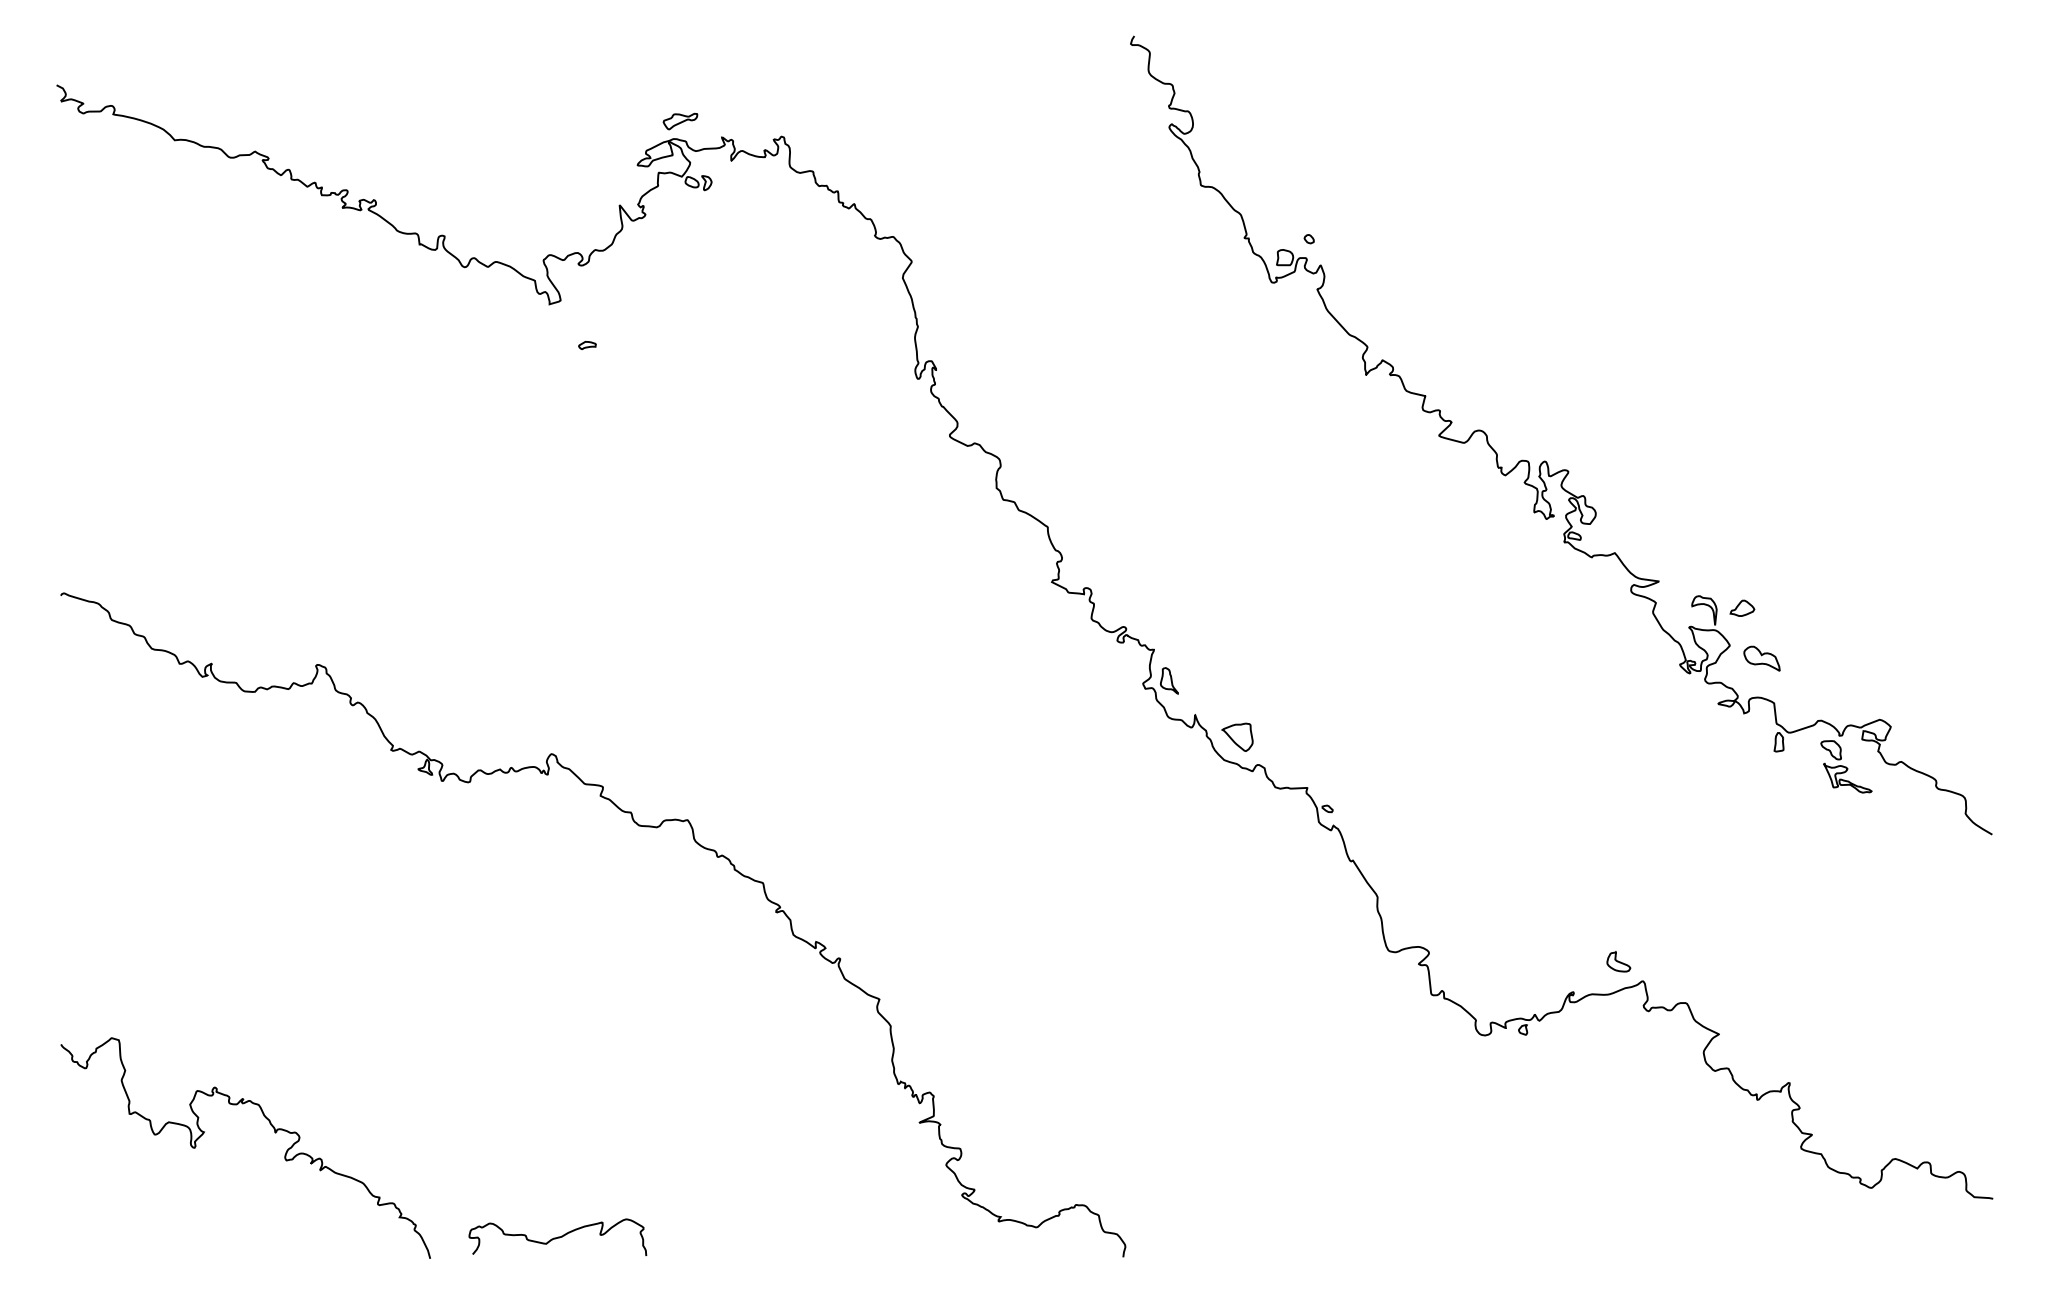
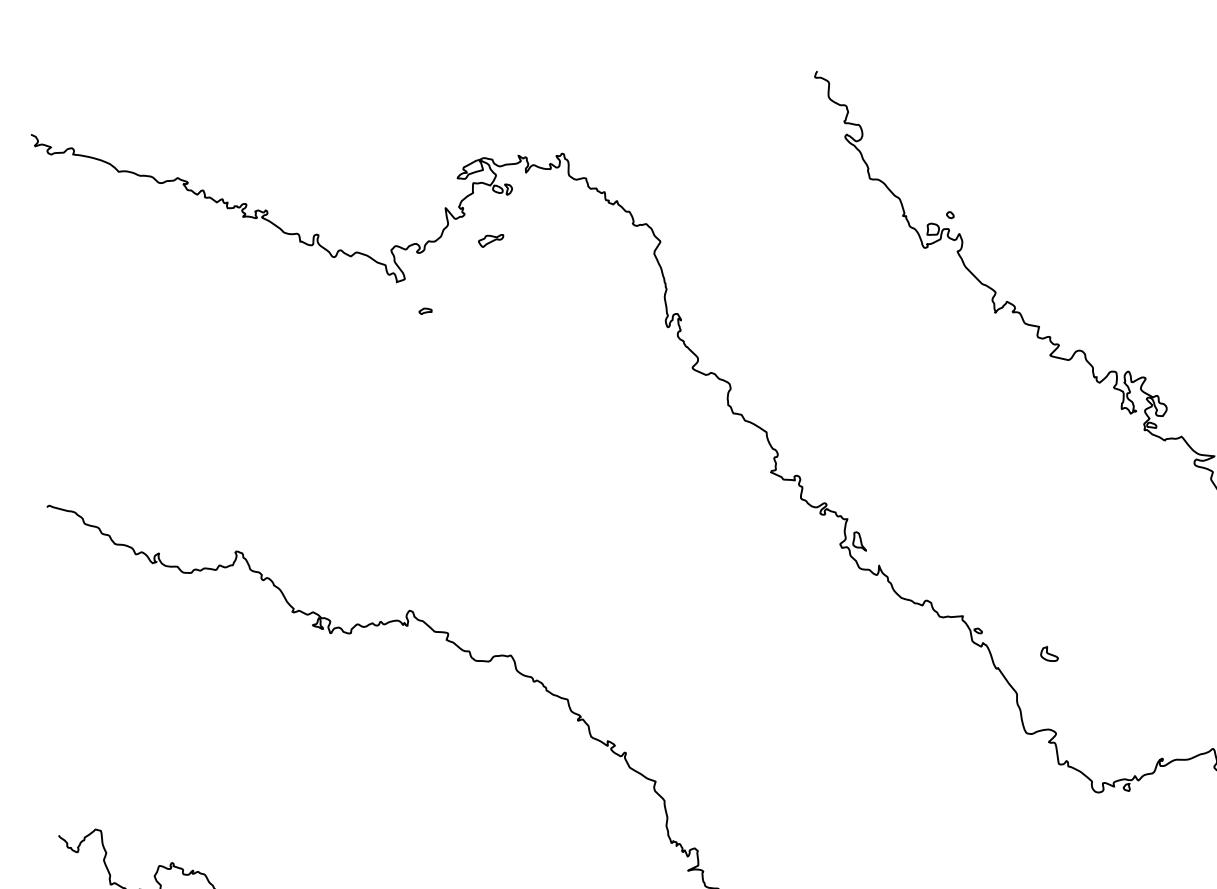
part: (680, 121) -> (491, 240), moved
part: (1237, 736) -> (910, 580), removed
part: (1618, 961) -> (1049, 653), moved

